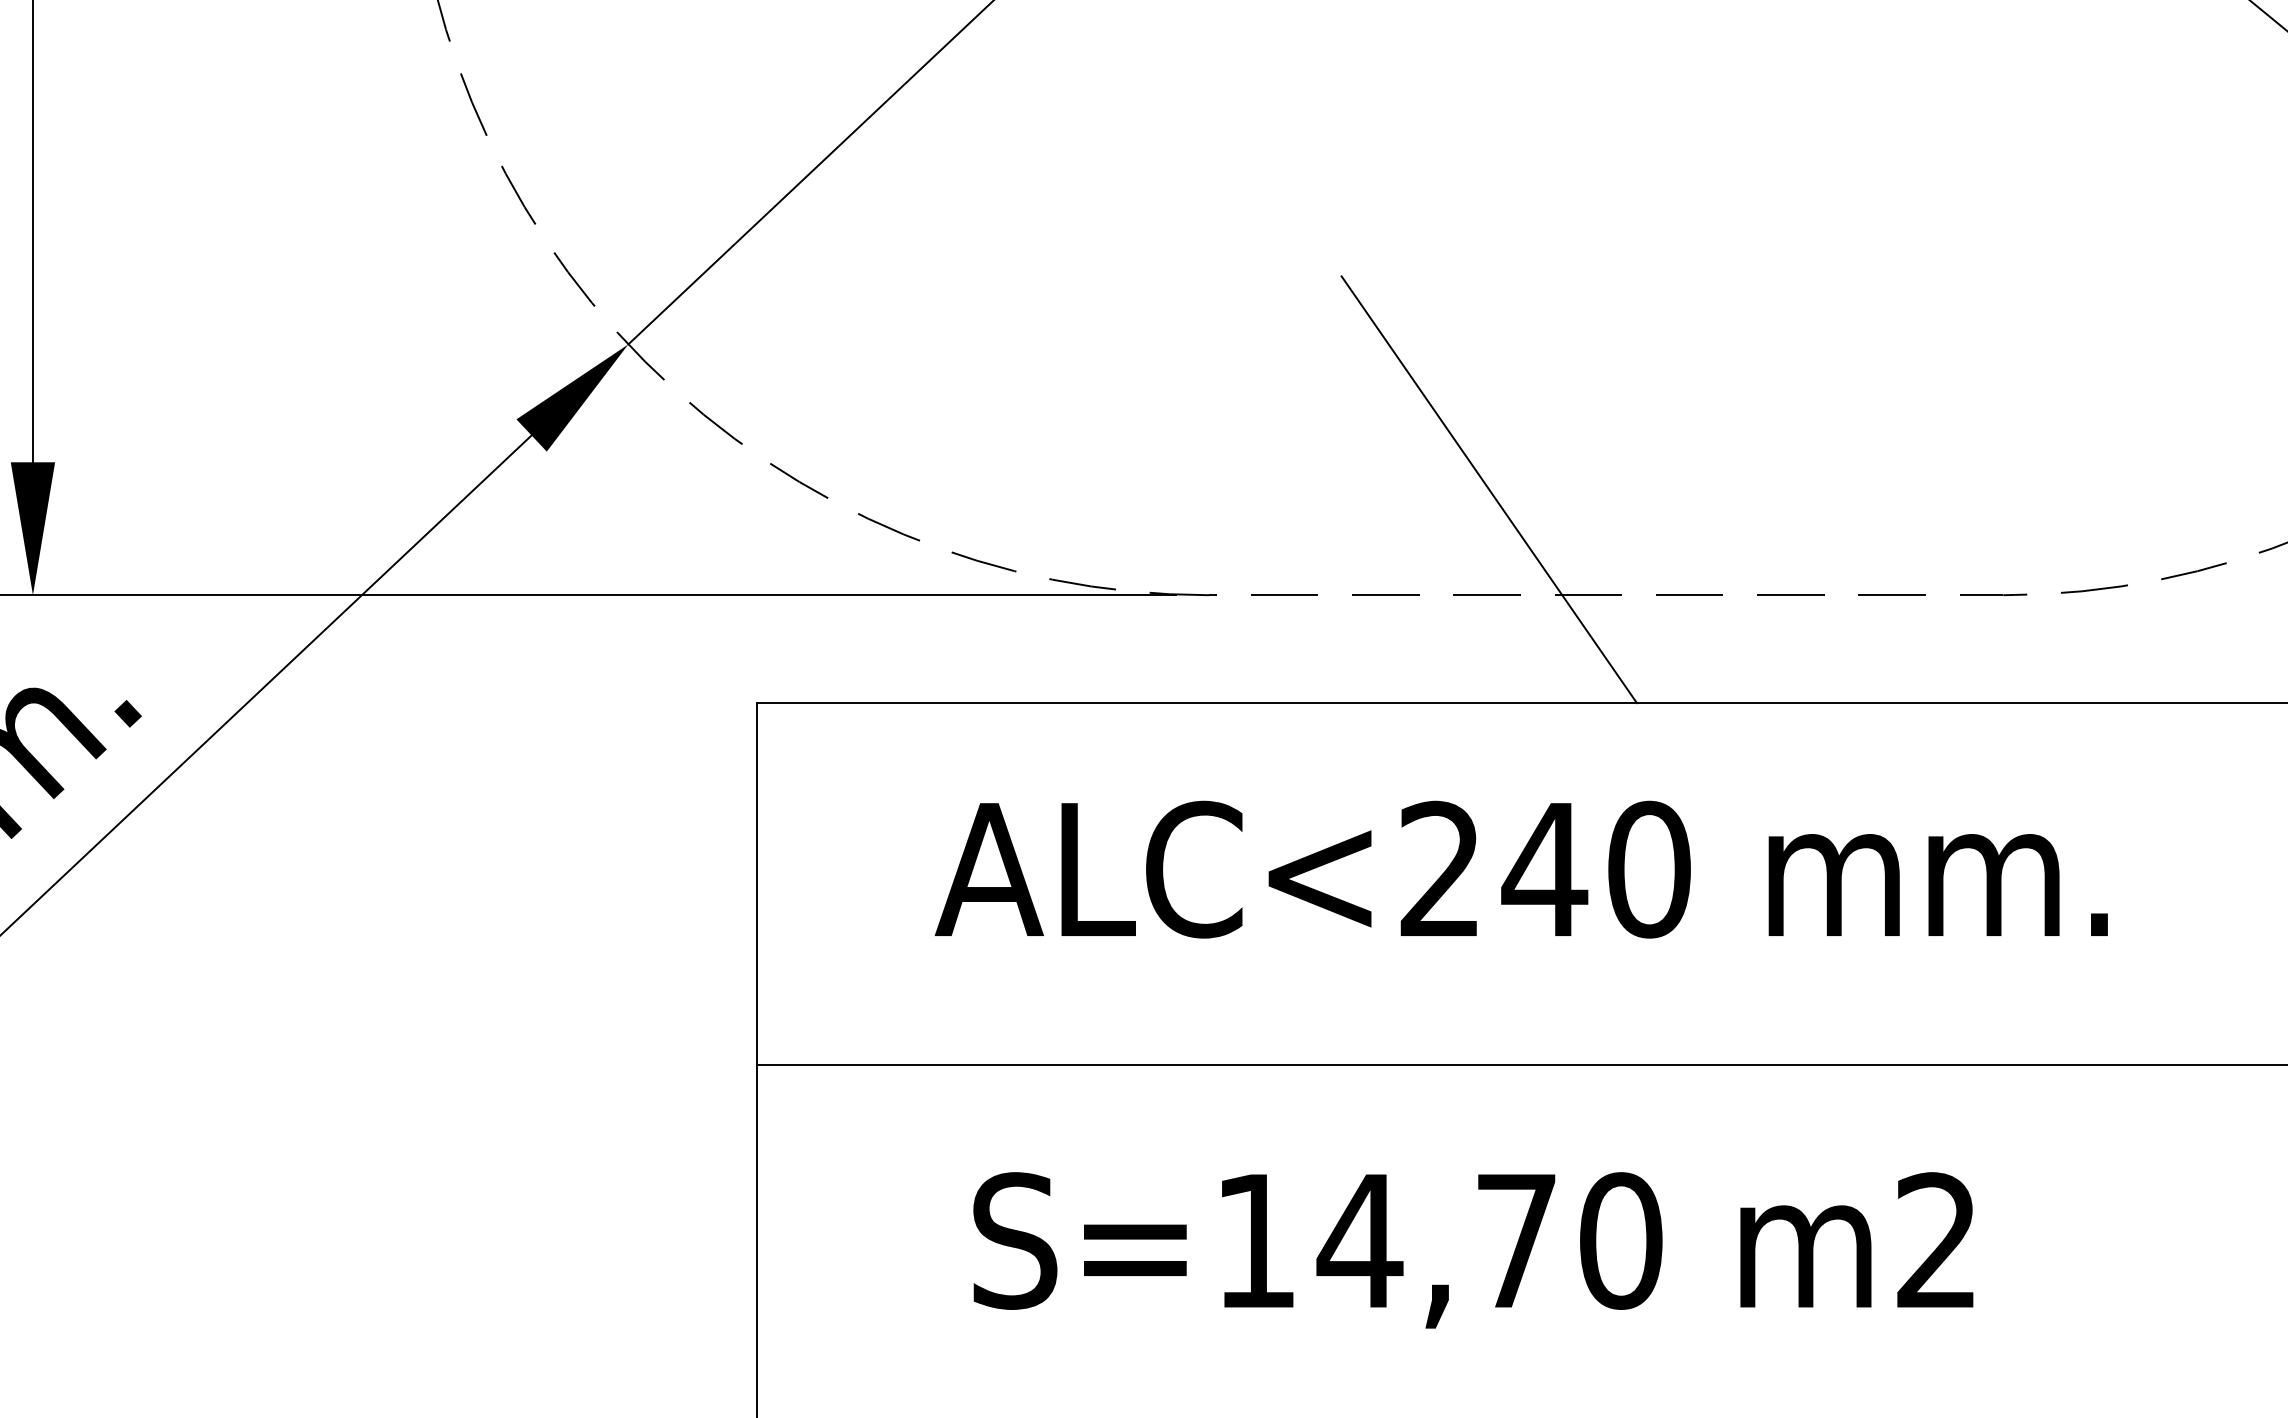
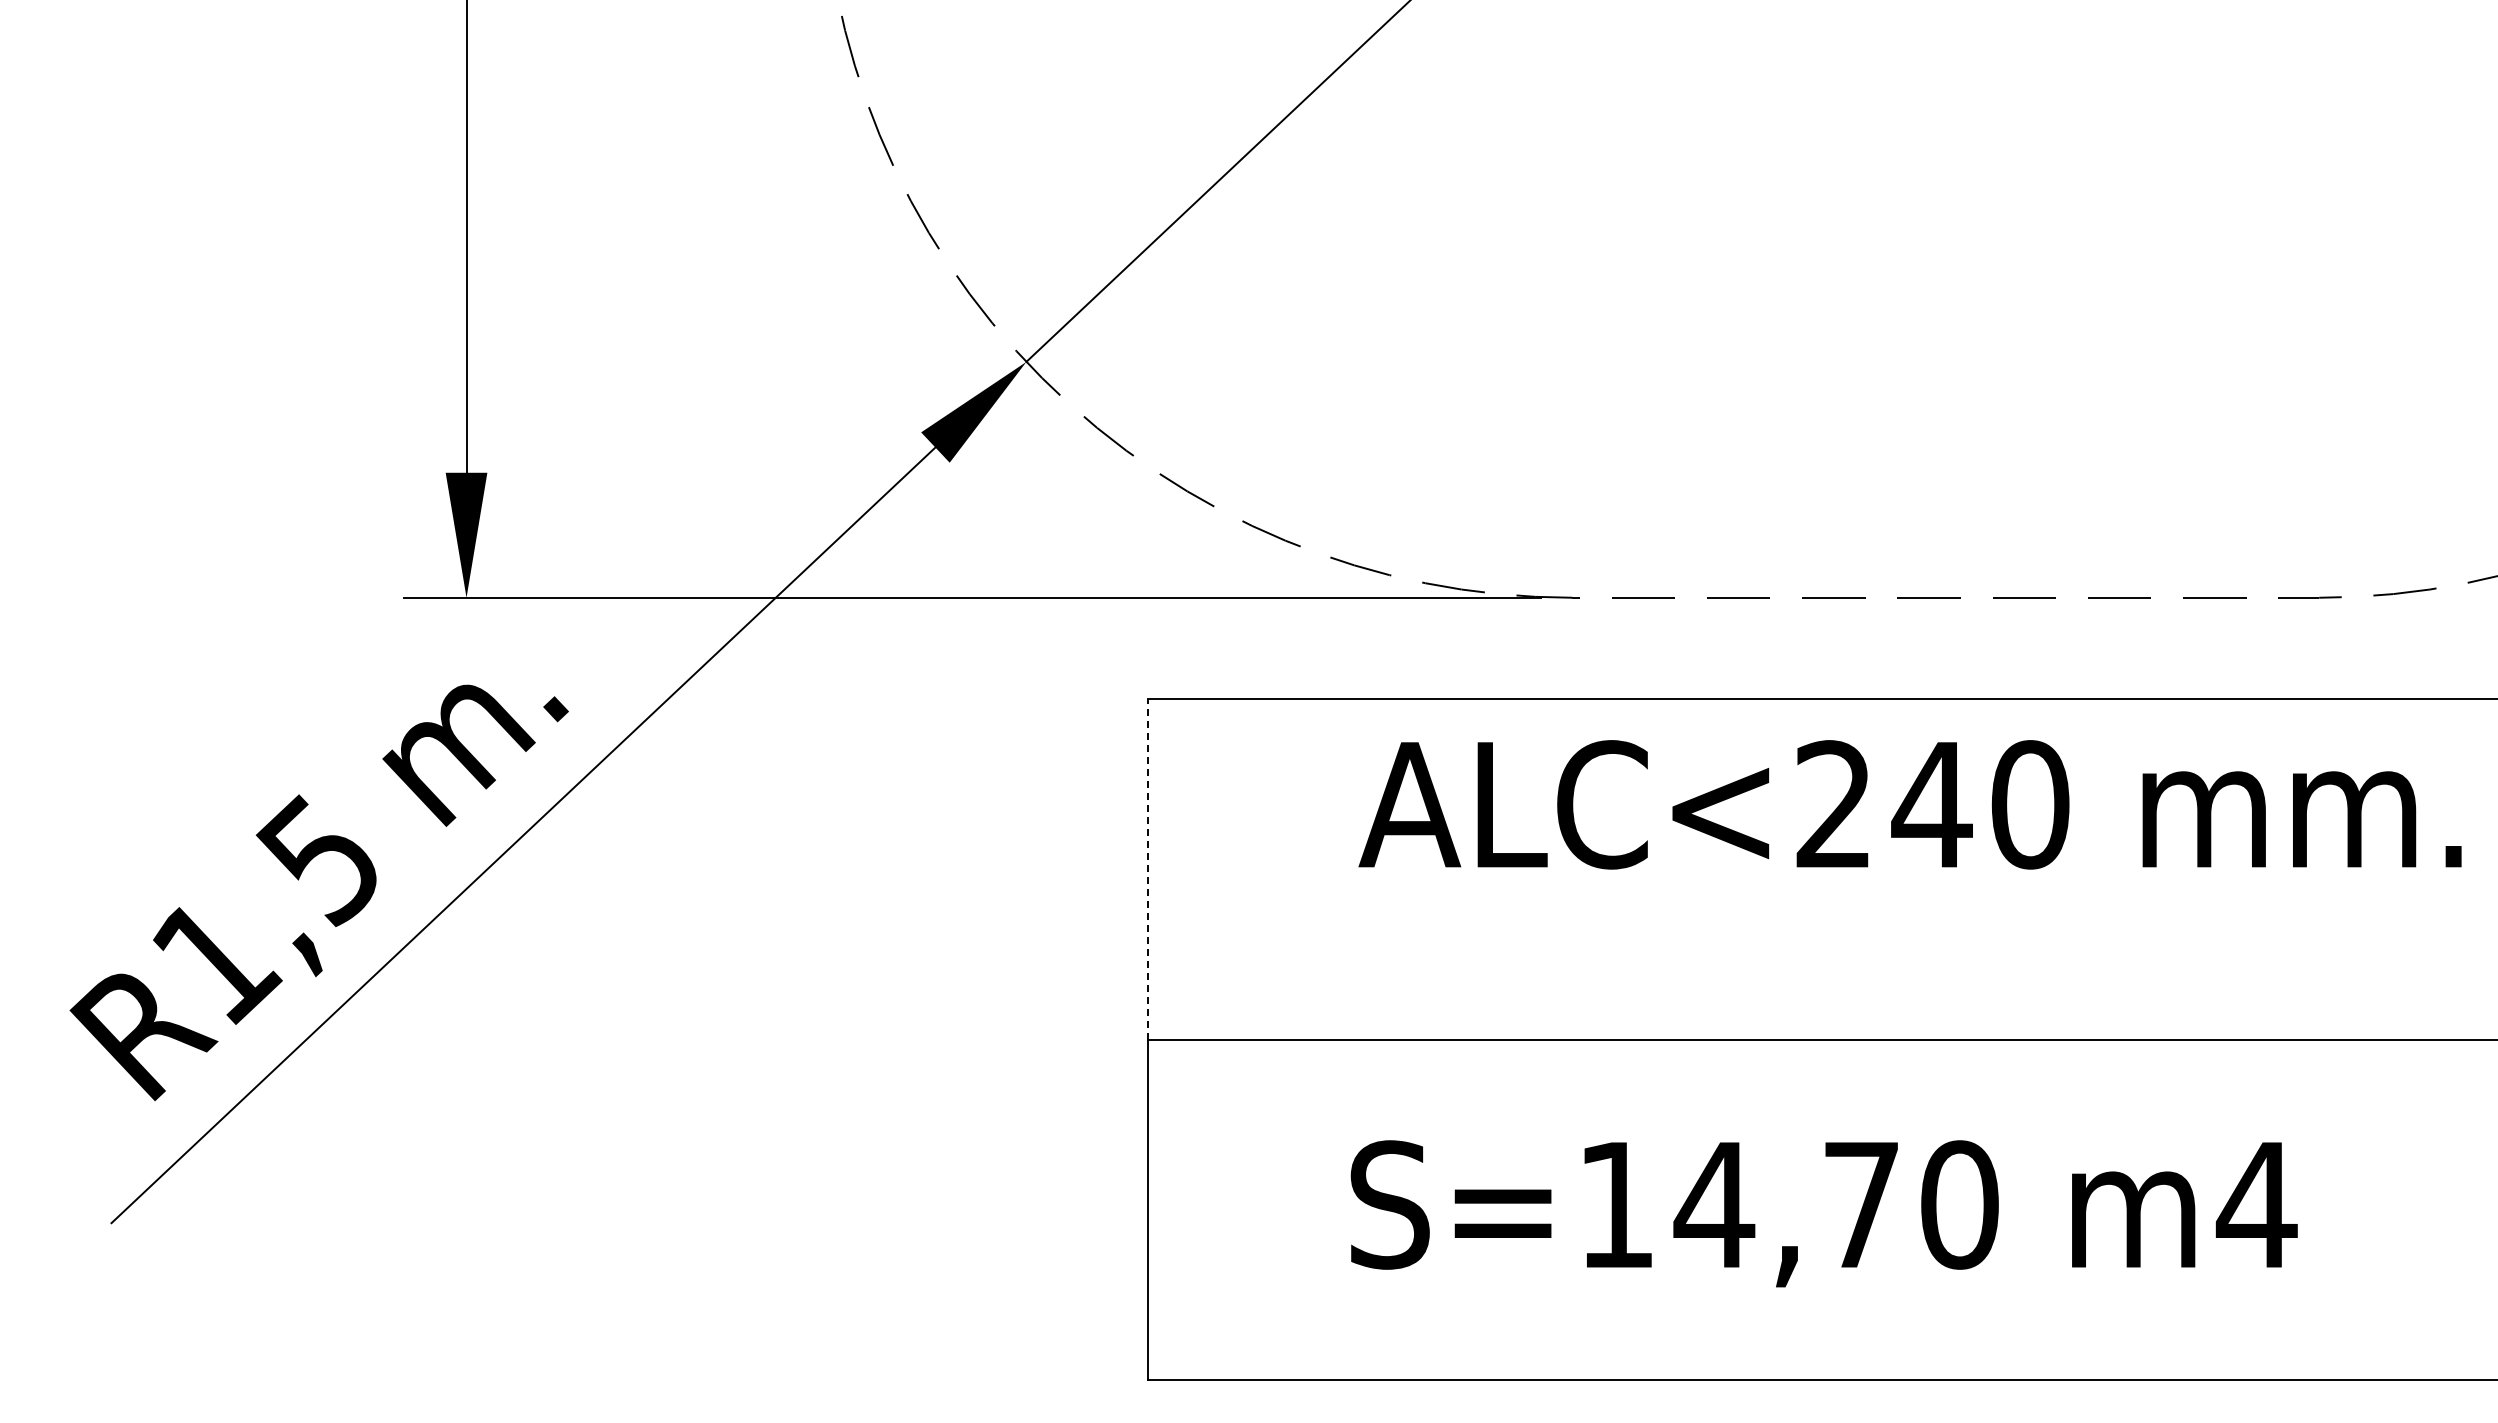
line: (1488, 489) -> (1835, 498), removed
text: (1520, 869) -> (1909, 804), moved
line: (757, 883) -> (1147, 868), solid -> dashed
text: (1936, 1239) -> (2256, 1203), m2 -> m4

